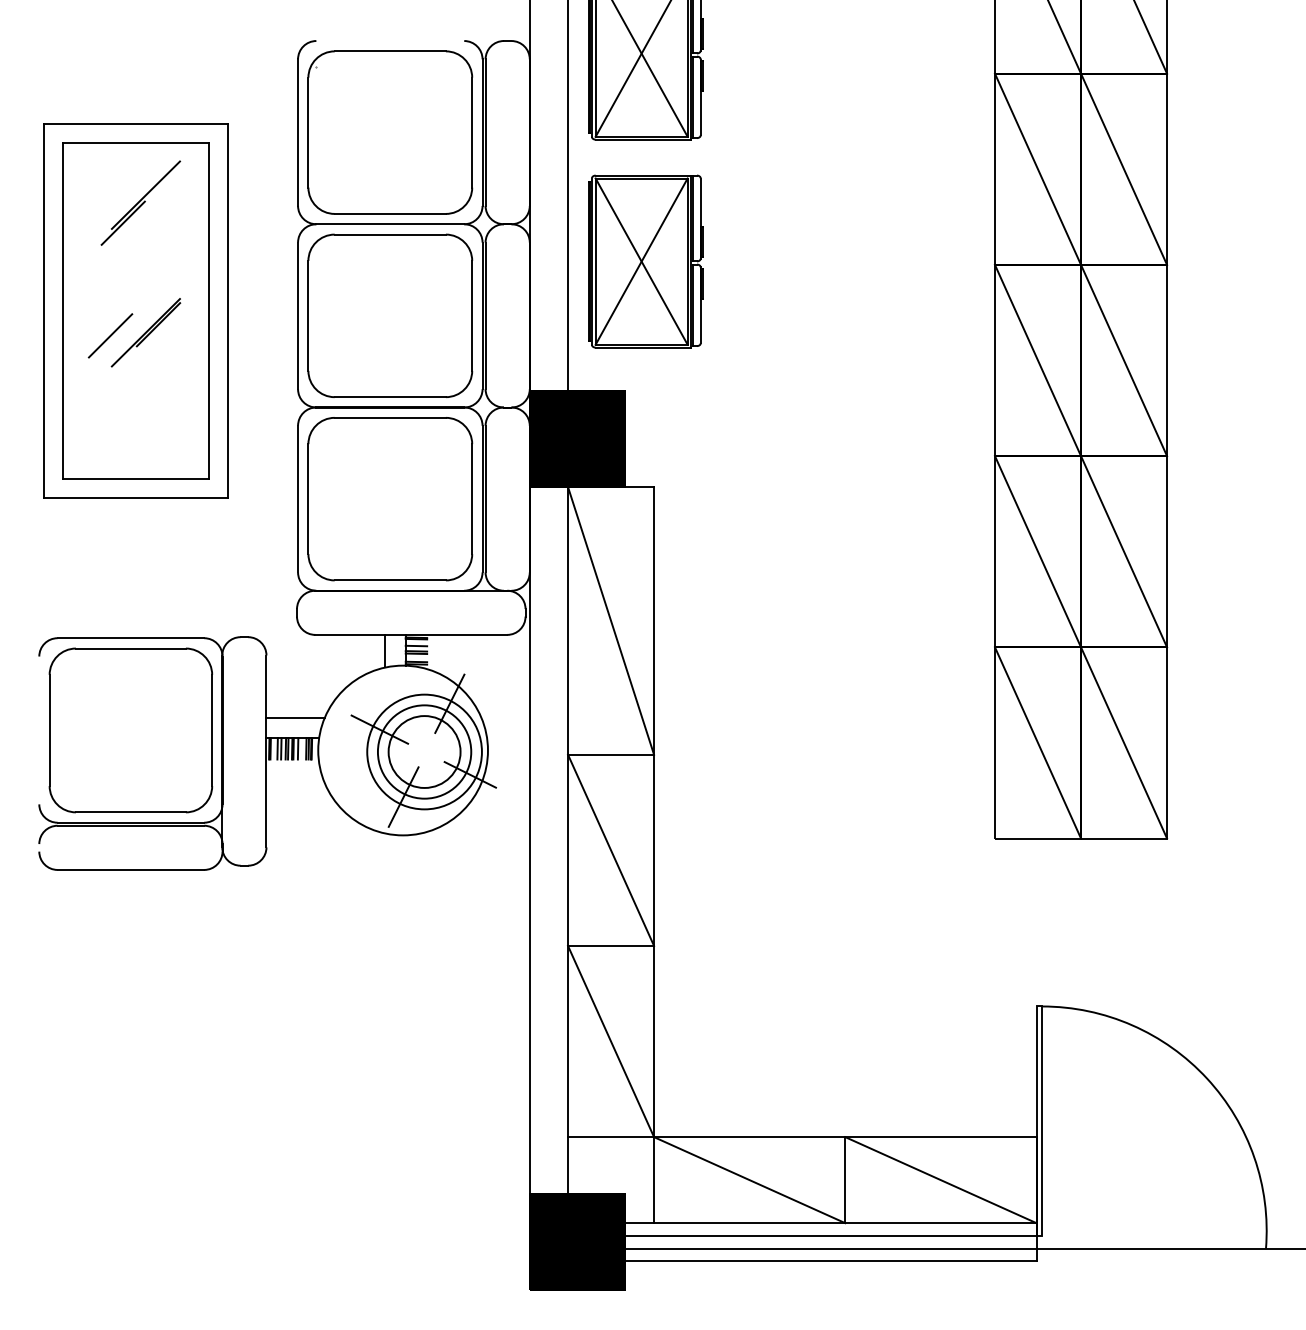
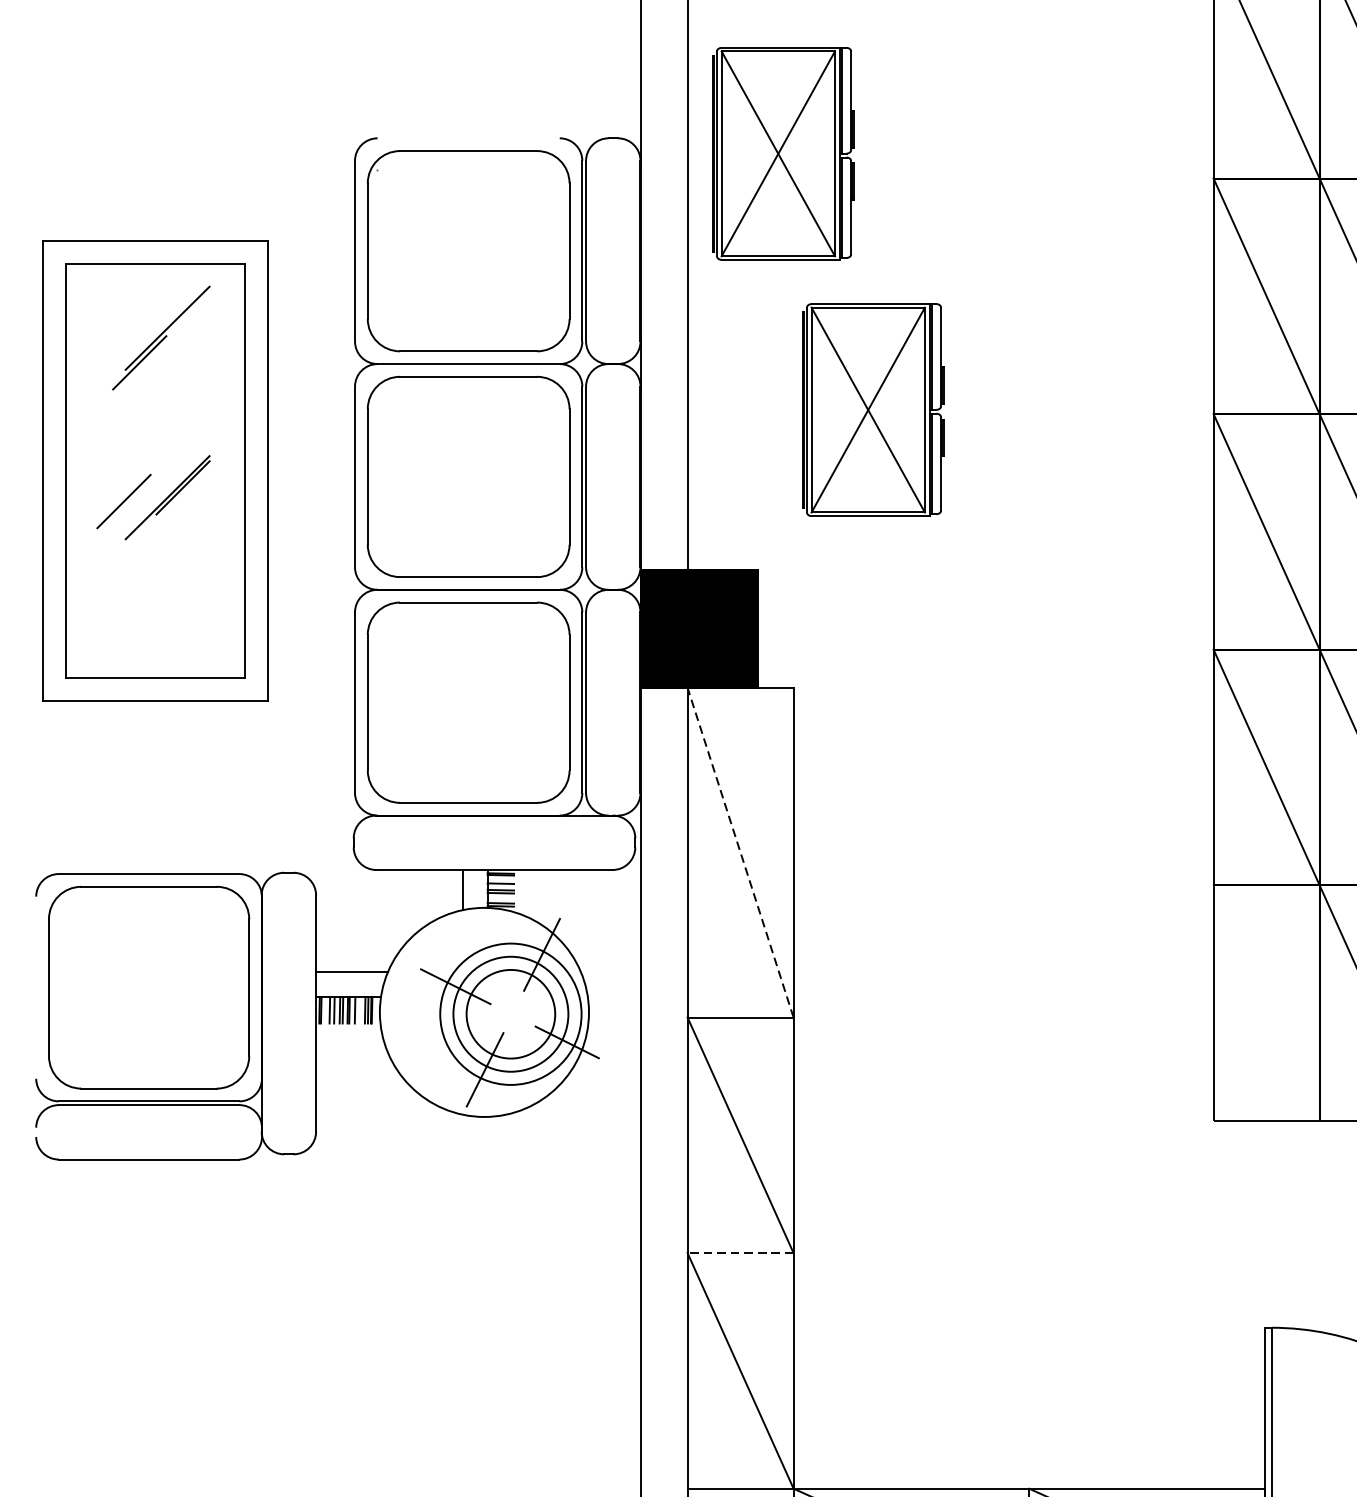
part: (645, 261) -> (872, 409), moved
line: (611, 620) -> (741, 852), solid -> dashed
line: (1037, 742) -> (1266, 1002), removed
line: (610, 945) -> (739, 1252), solid -> dashed

